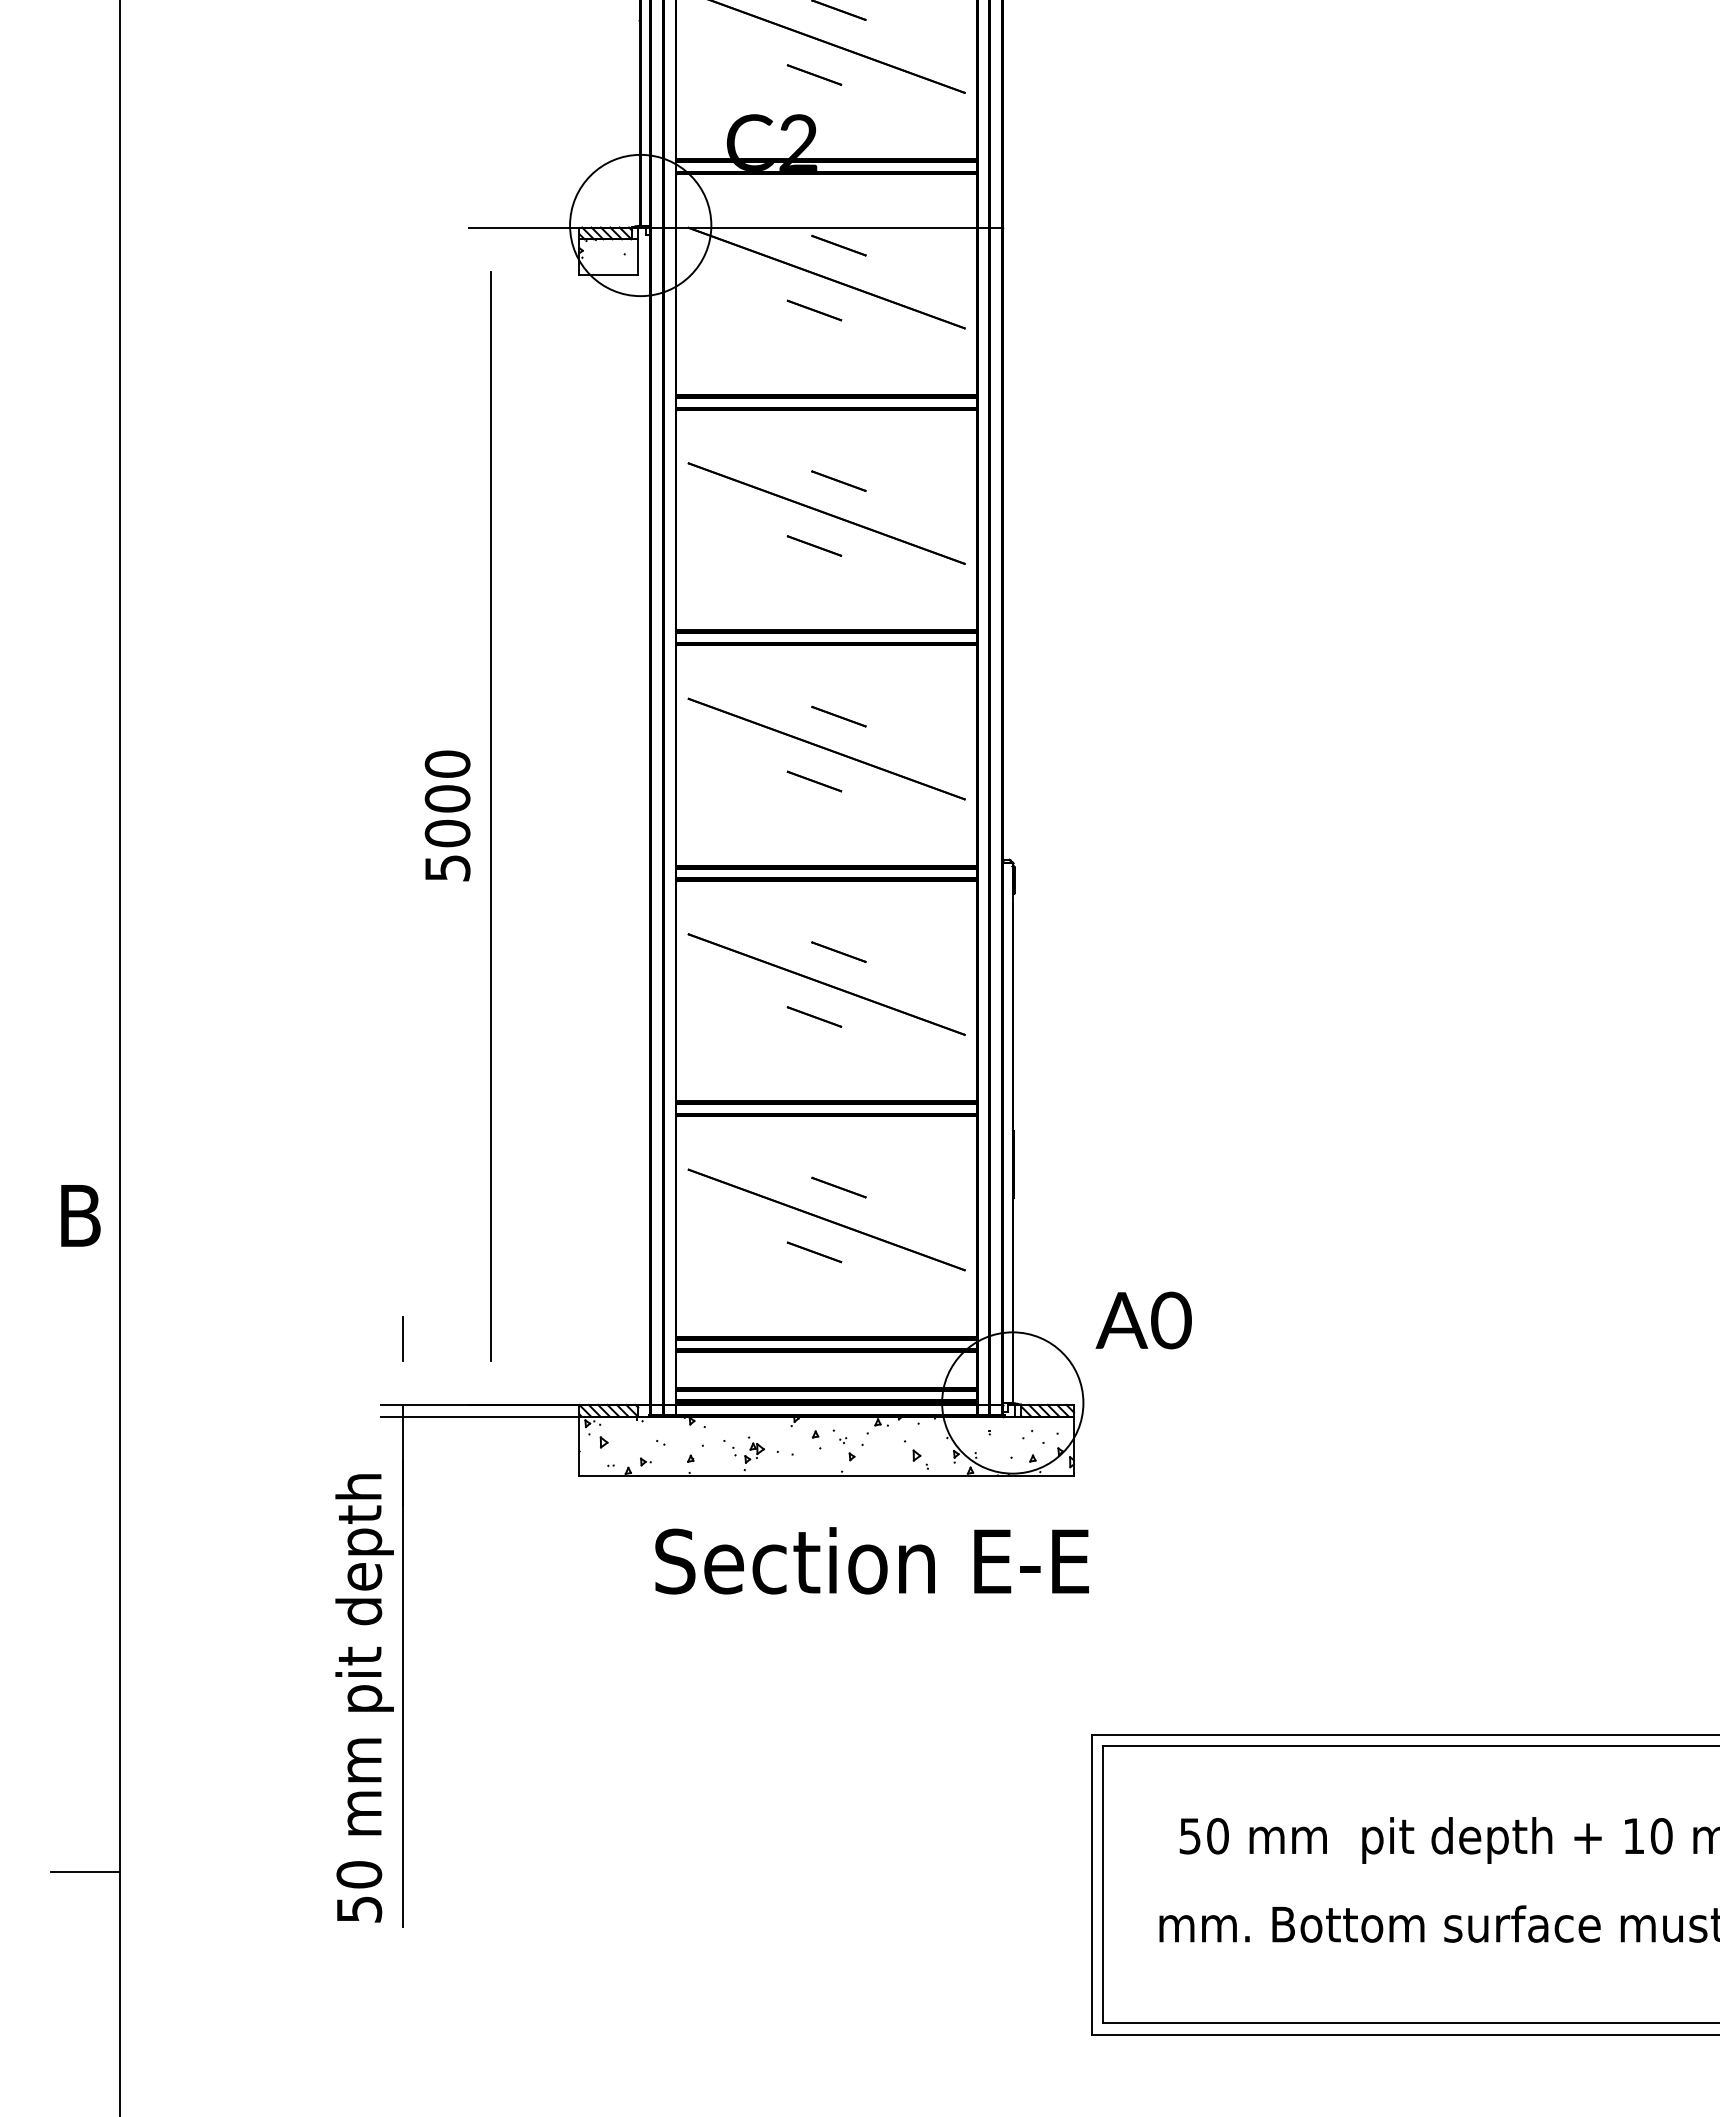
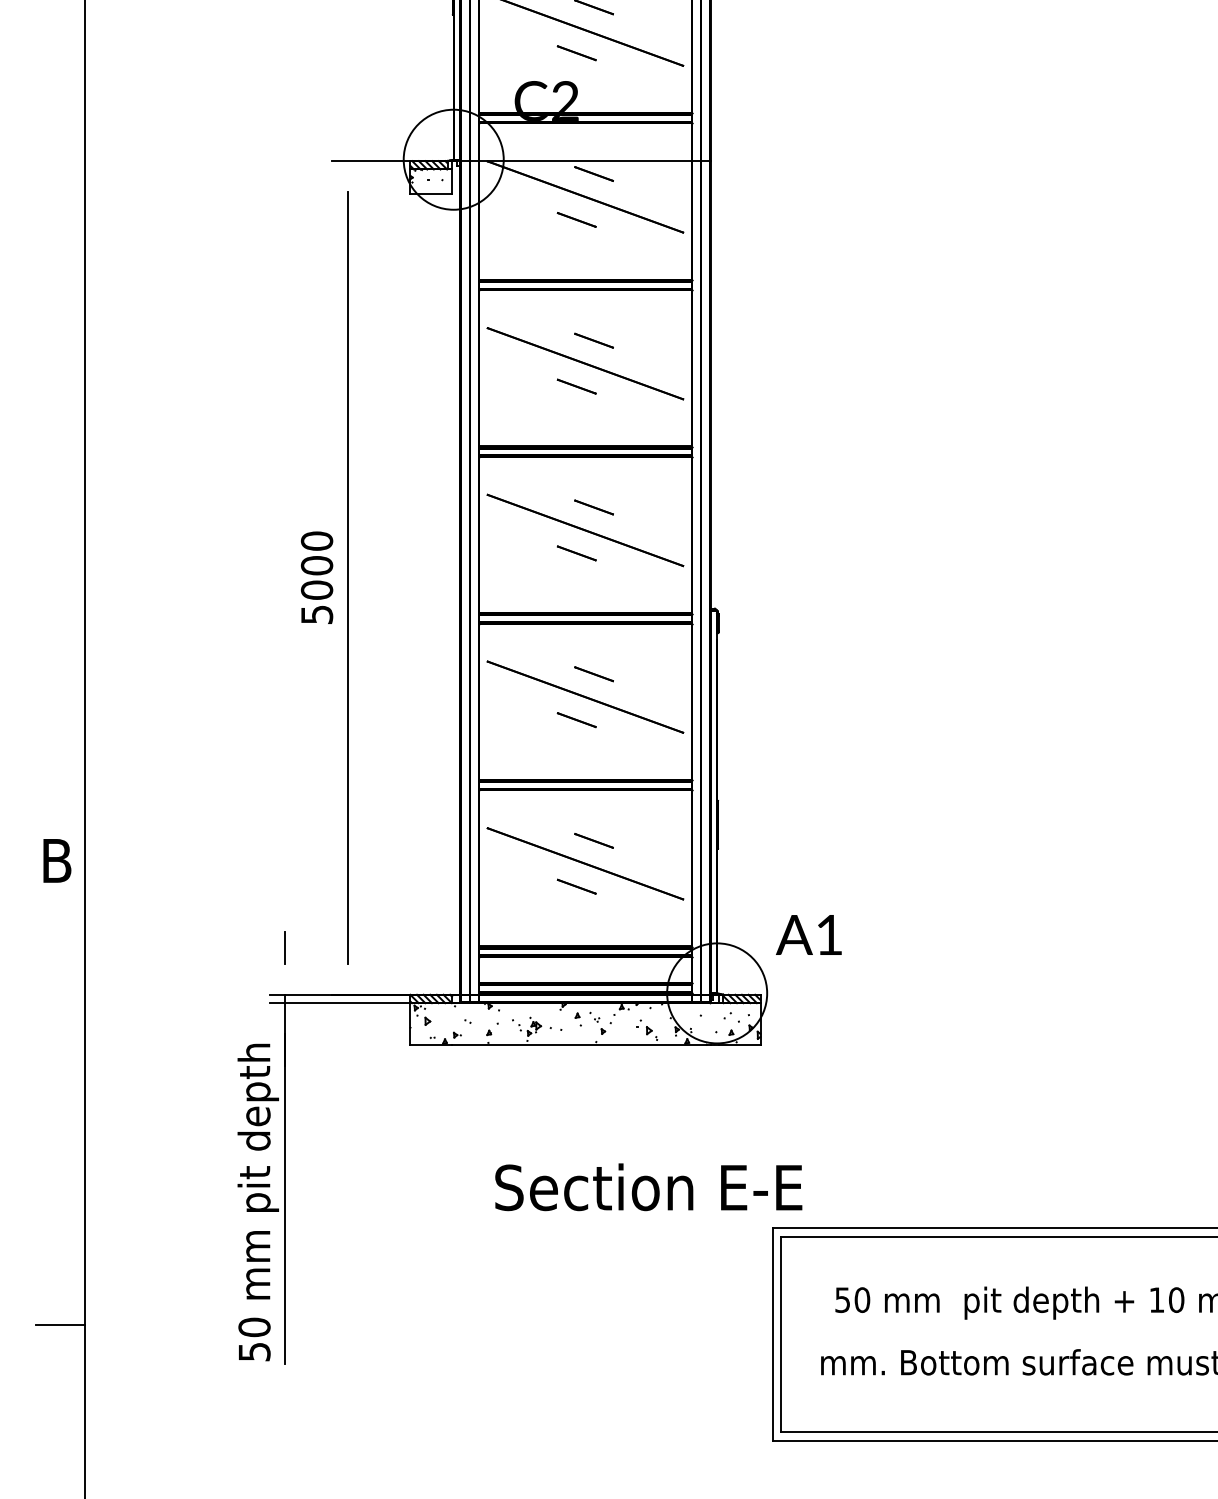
text: (1171, 1320) -> (829, 934), A0 -> A1
text: (871, 1560) -> (648, 1187), moved

